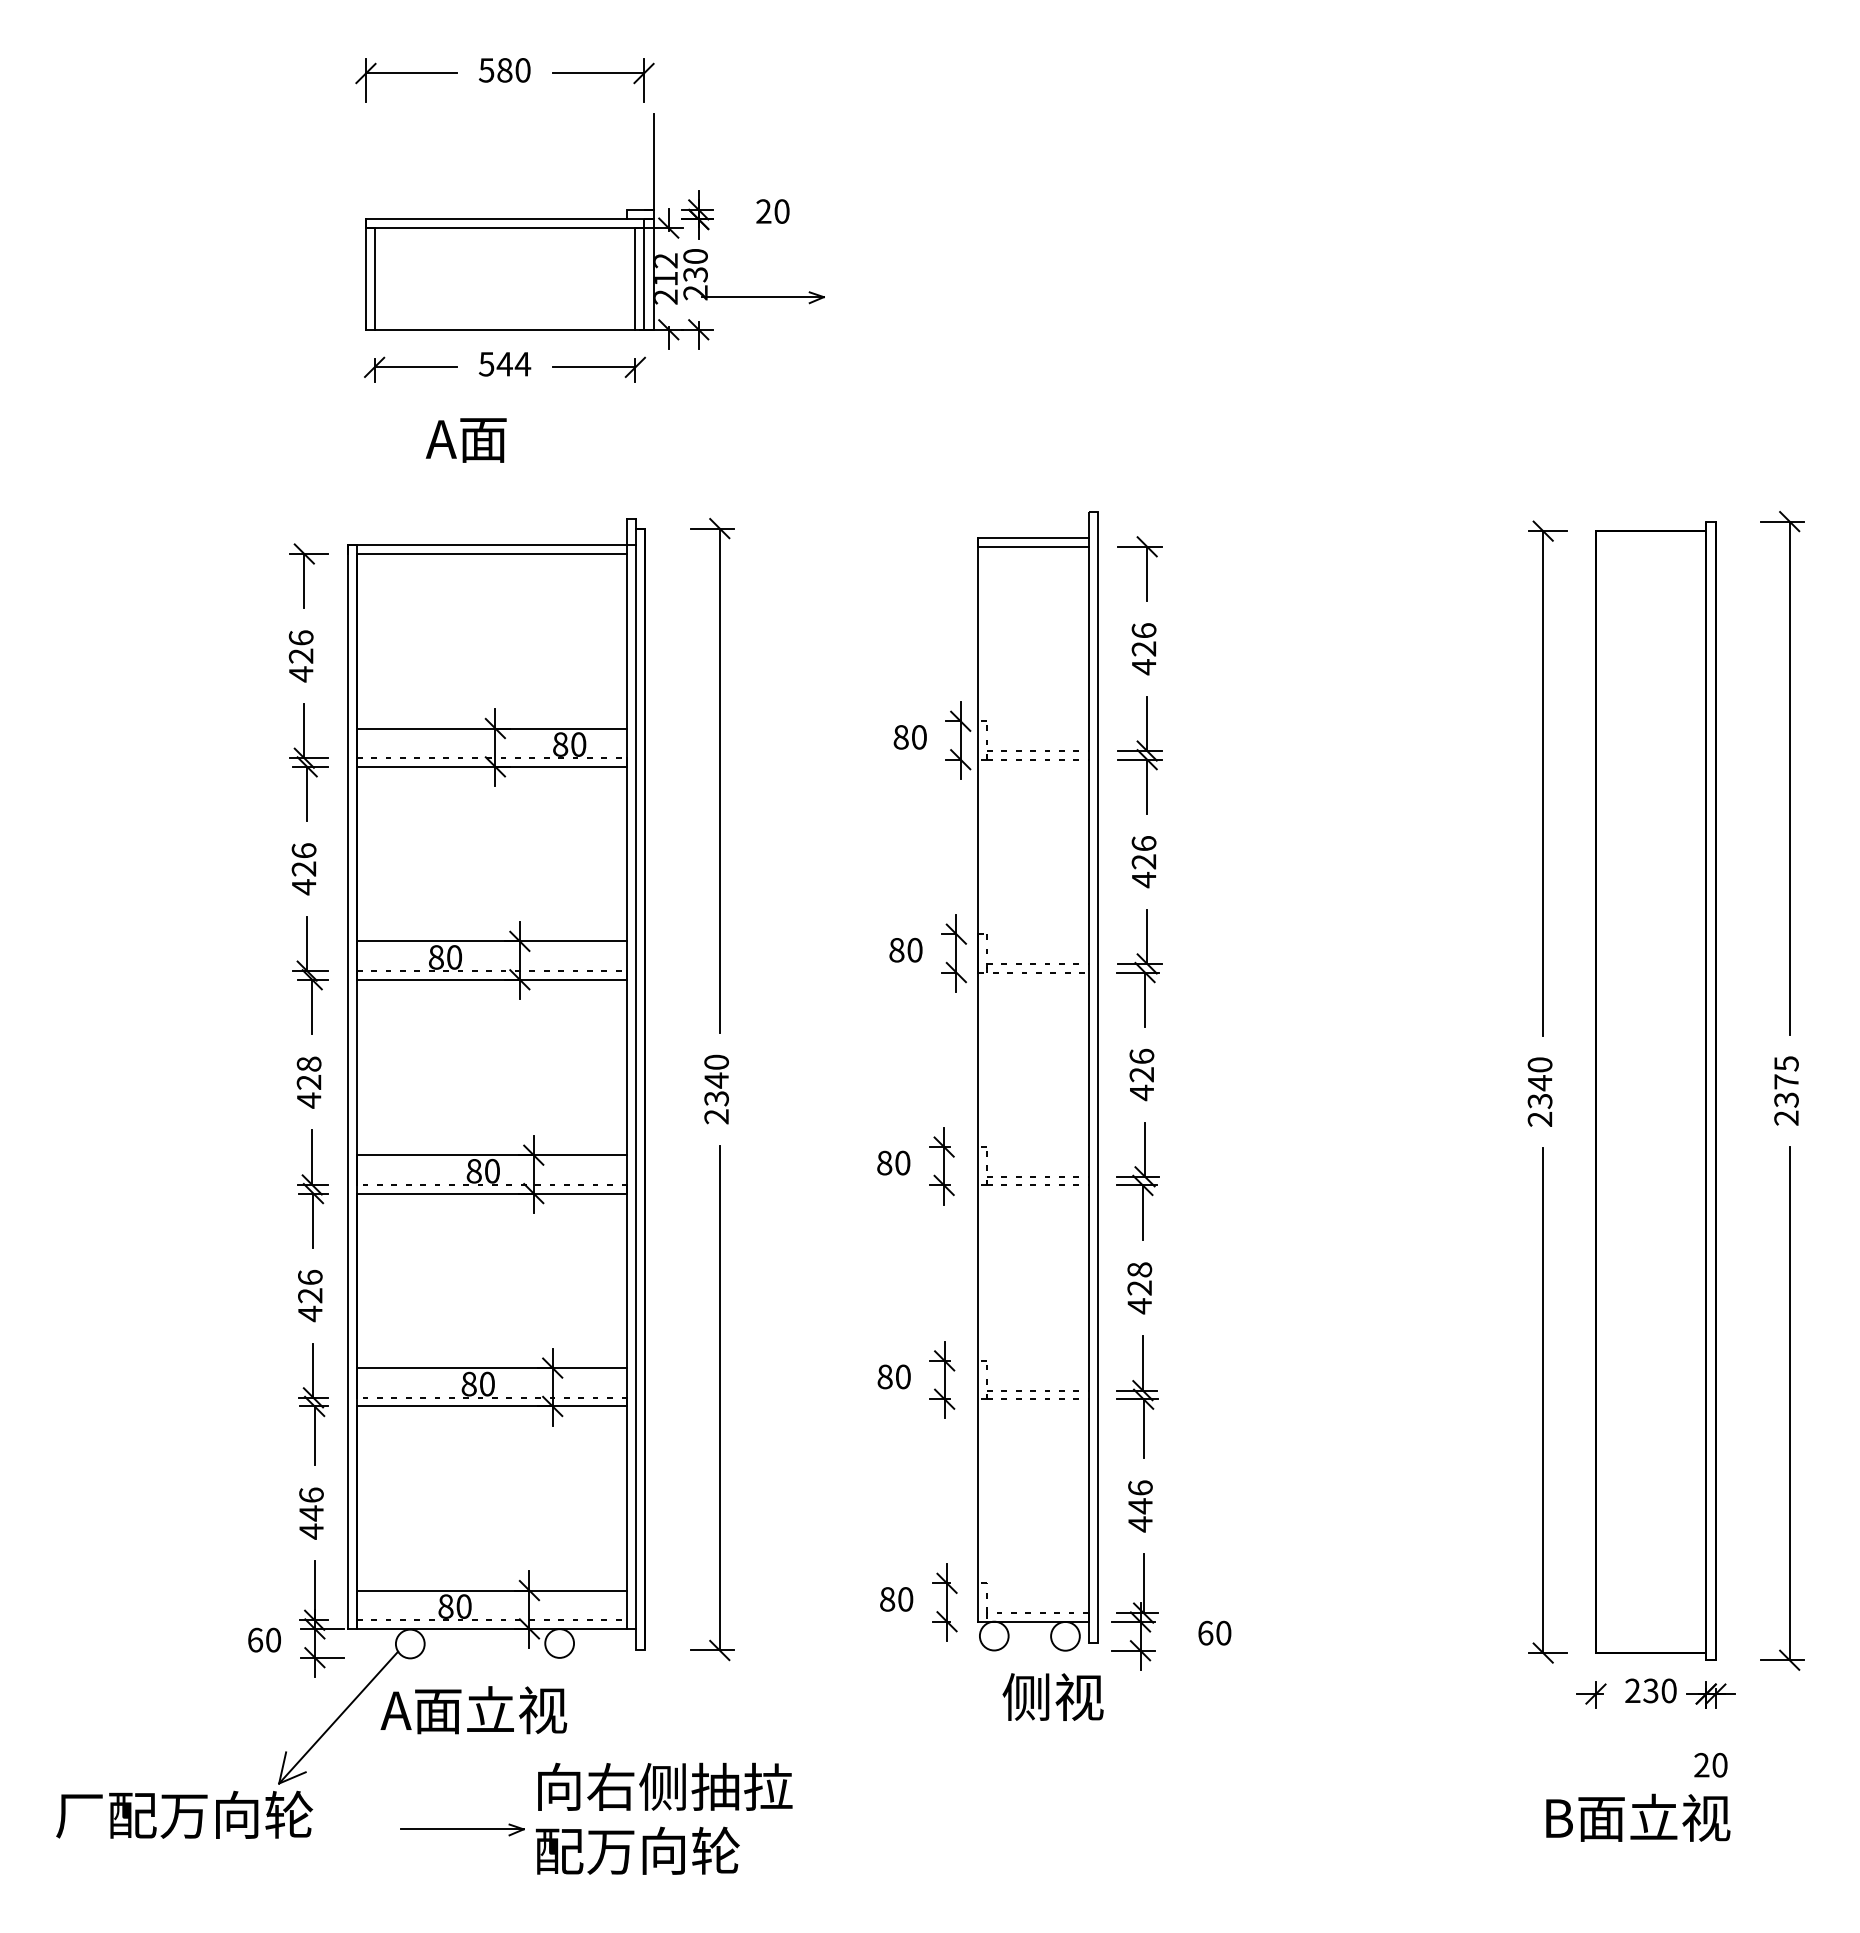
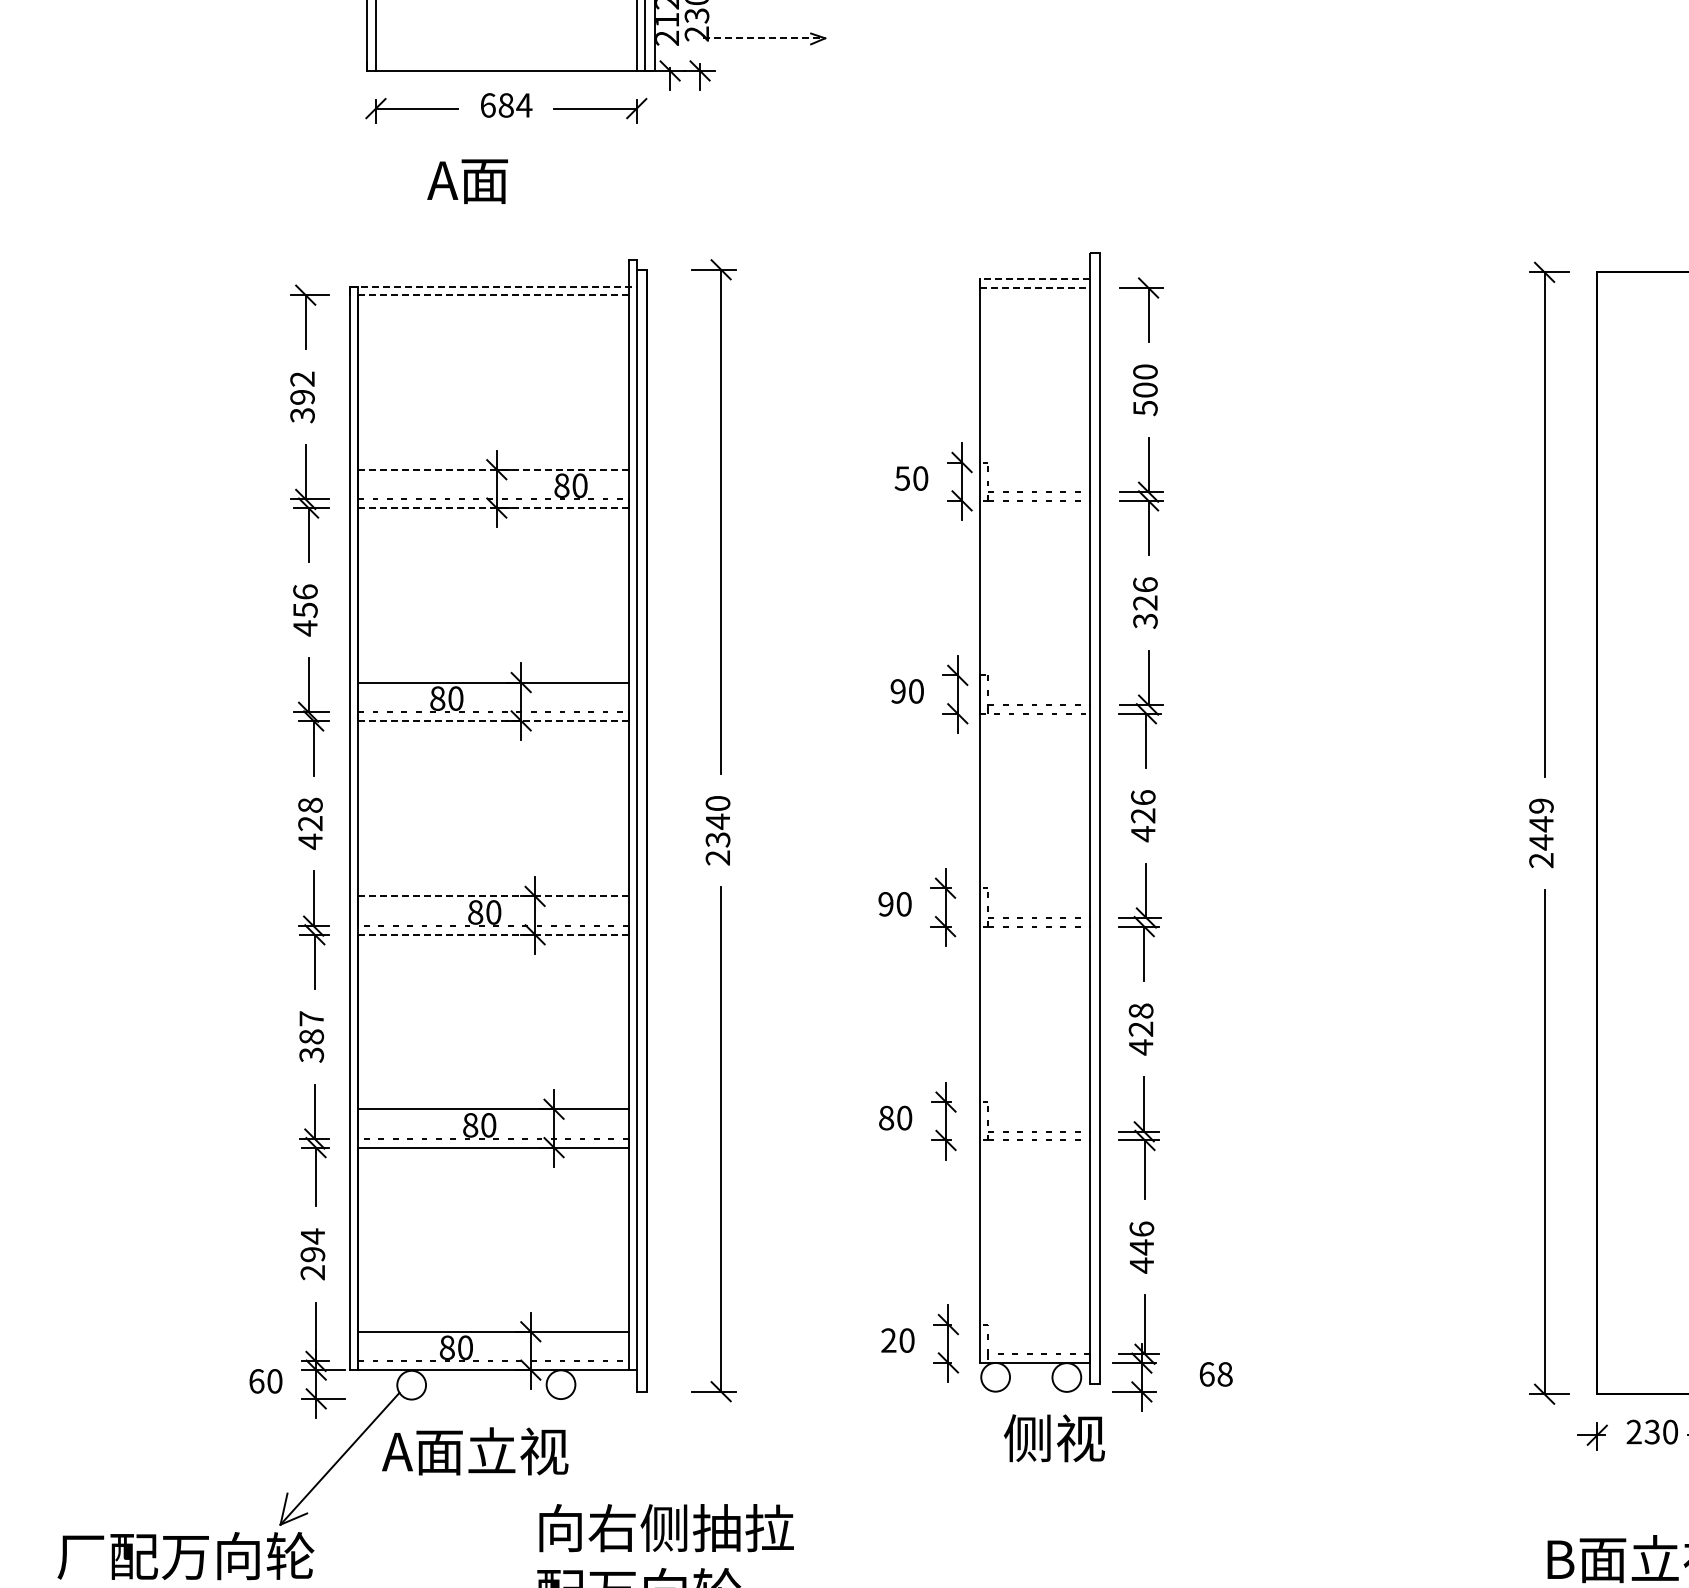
line: (763, 297) -> (764, 38), solid -> dashed
text: (495, 363) -> (496, 104), 544 -> 684
line: (1033, 538) -> (1034, 279), solid -> dashed
line: (492, 545) -> (493, 286), solid -> dashed
line: (1034, 546) -> (1035, 287), solid -> dashed
line: (492, 554) -> (493, 295), solid -> dashed
text: (1143, 649) -> (1144, 390), 426 -> 500
text: (300, 656) -> (301, 397), 426 -> 392
line: (492, 728) -> (493, 469), solid -> dashed
text: (900, 737) -> (901, 478), 80 -> 50
line: (491, 766) -> (492, 507), solid -> dashed
text: (303, 868) -> (304, 609), 426 -> 456
text: (1143, 879) -> (1144, 620), 426 -> 326
text: (896, 950) -> (897, 691), 80 -> 90
line: (491, 979) -> (492, 720), solid -> dashed
text: (1539, 1083) -> (1540, 824), 2340 -> 2449
line: (492, 1155) -> (493, 896), solid -> dashed
text: (884, 1162) -> (885, 903), 80 -> 90
line: (492, 1193) -> (493, 934), solid -> dashed
text: (310, 1295) -> (311, 1036), 426 -> 387
text: (311, 1513) -> (312, 1254), 446 -> 294
text: (887, 1599) -> (888, 1340), 80 -> 20
text: (1223, 1633) -> (1224, 1374), 60 -> 68
part: (462, 1829) -> (463, 1570), removed

